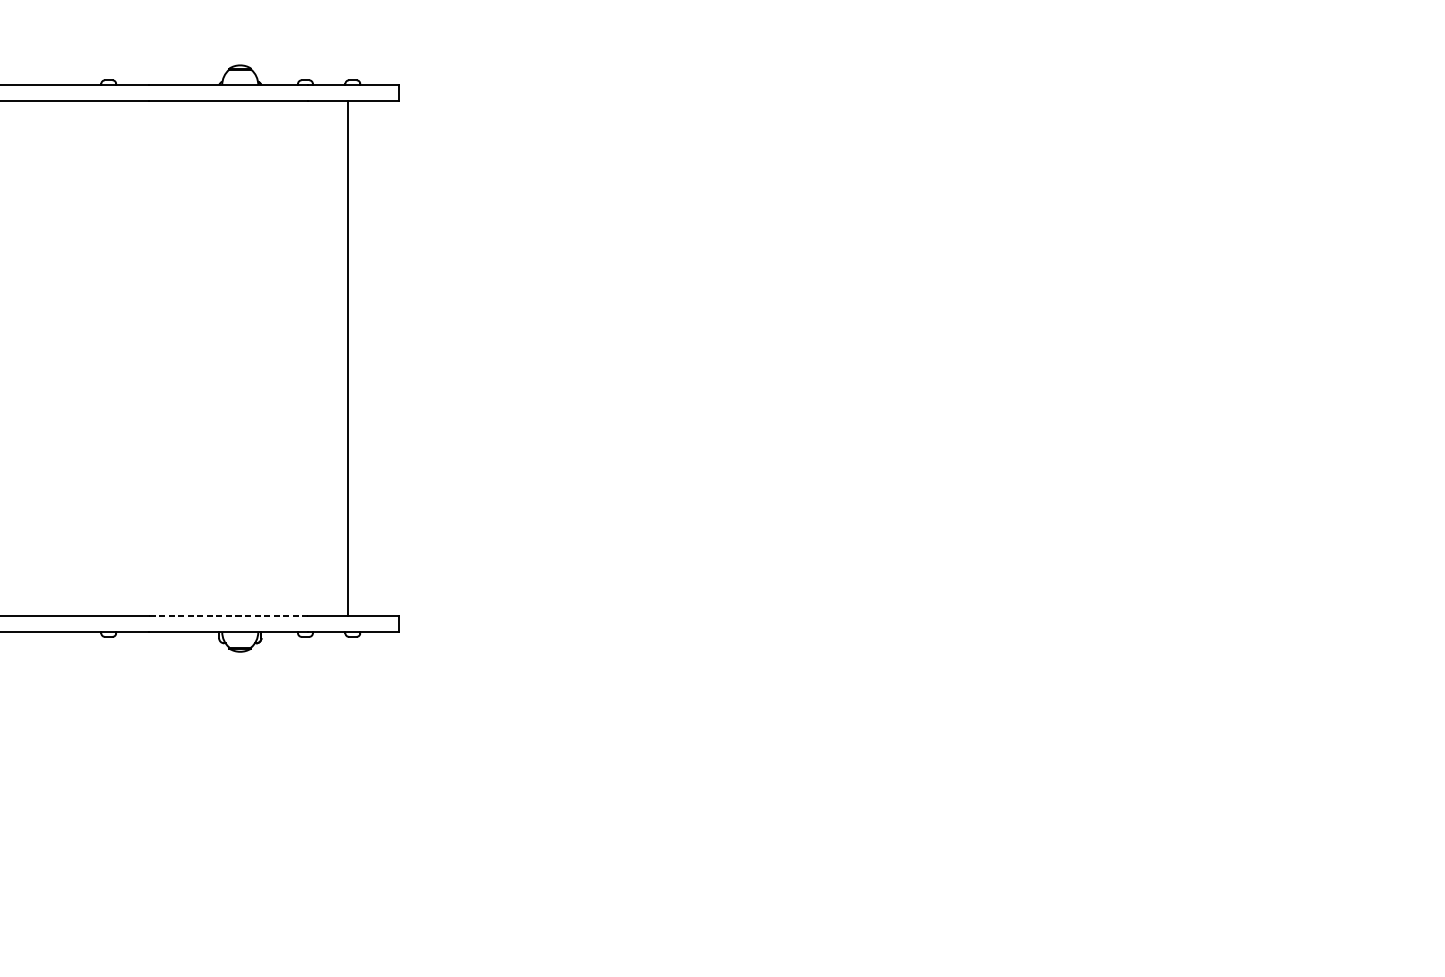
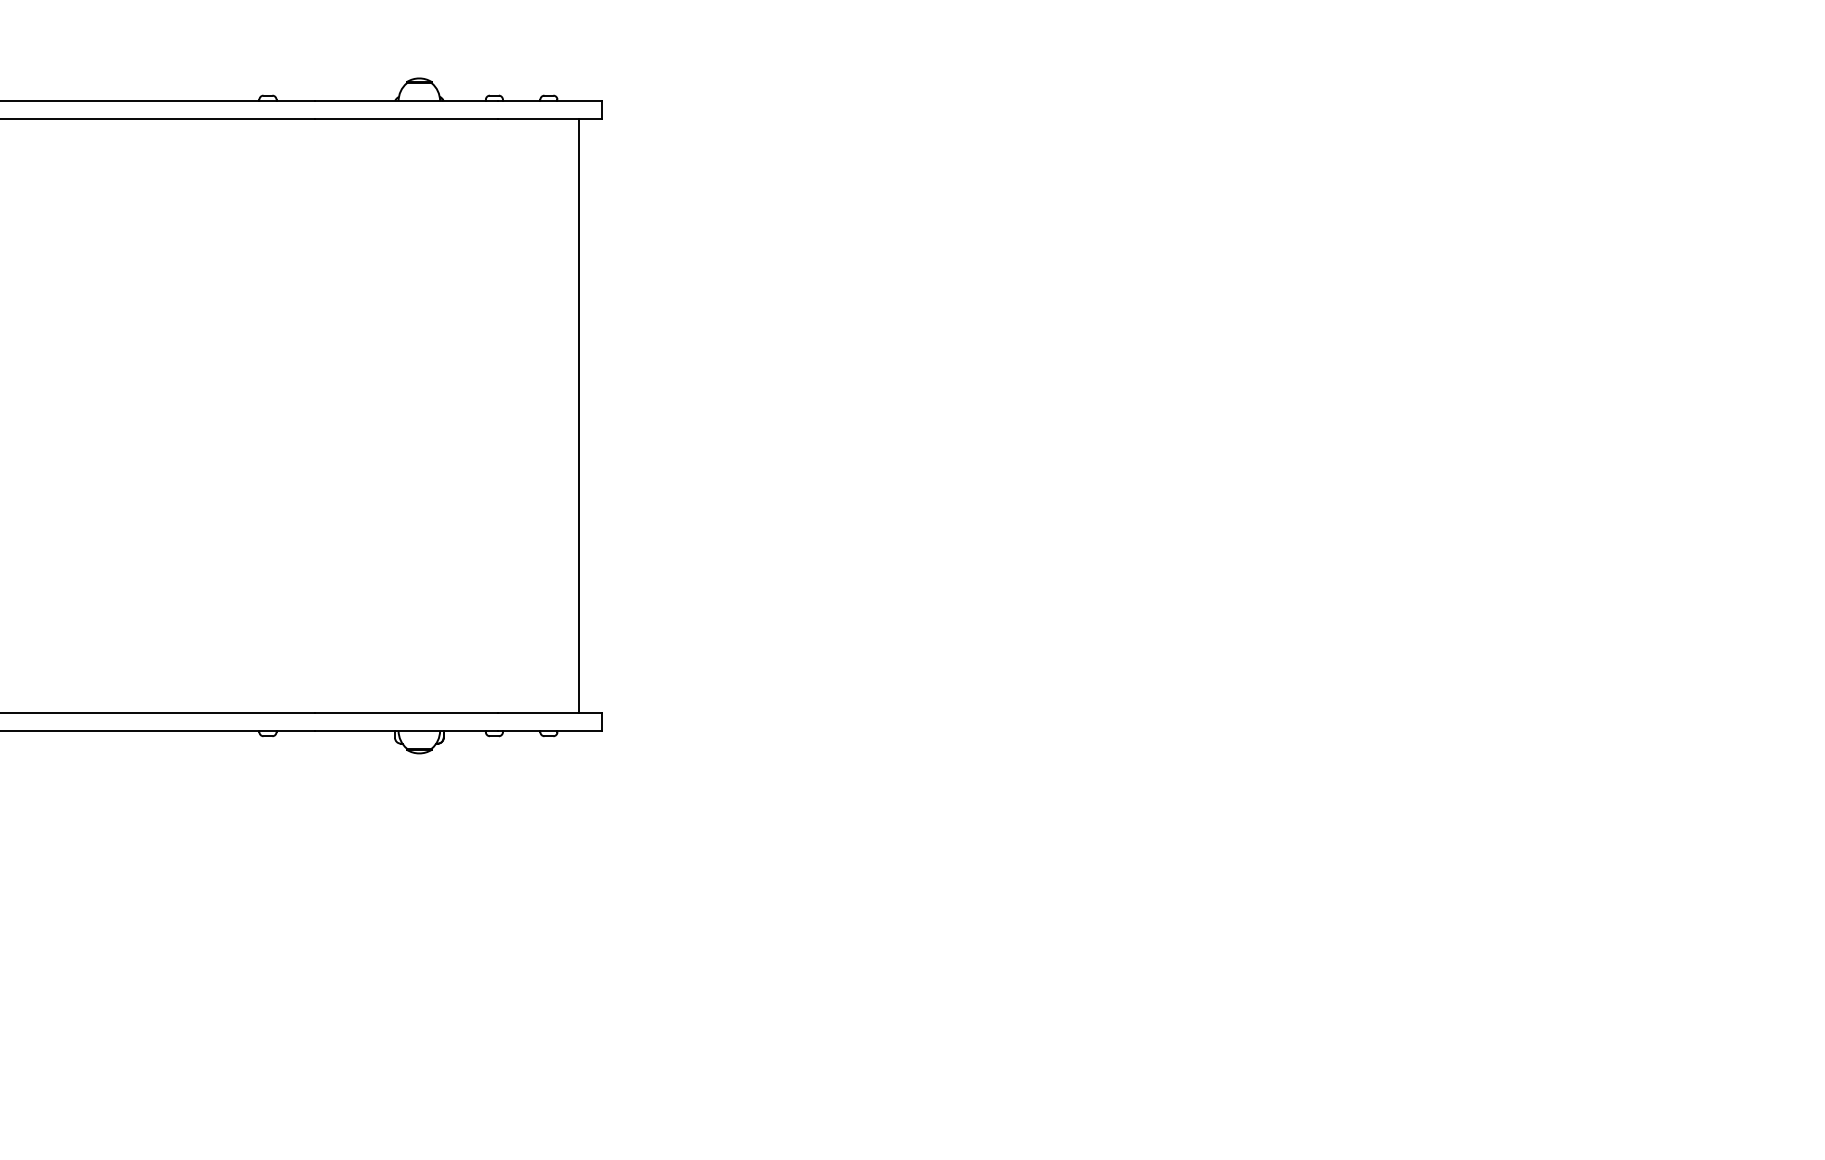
line: (348, 358) -> (579, 415), moved
line: (229, 616) -> (406, 712), dashed -> solid

